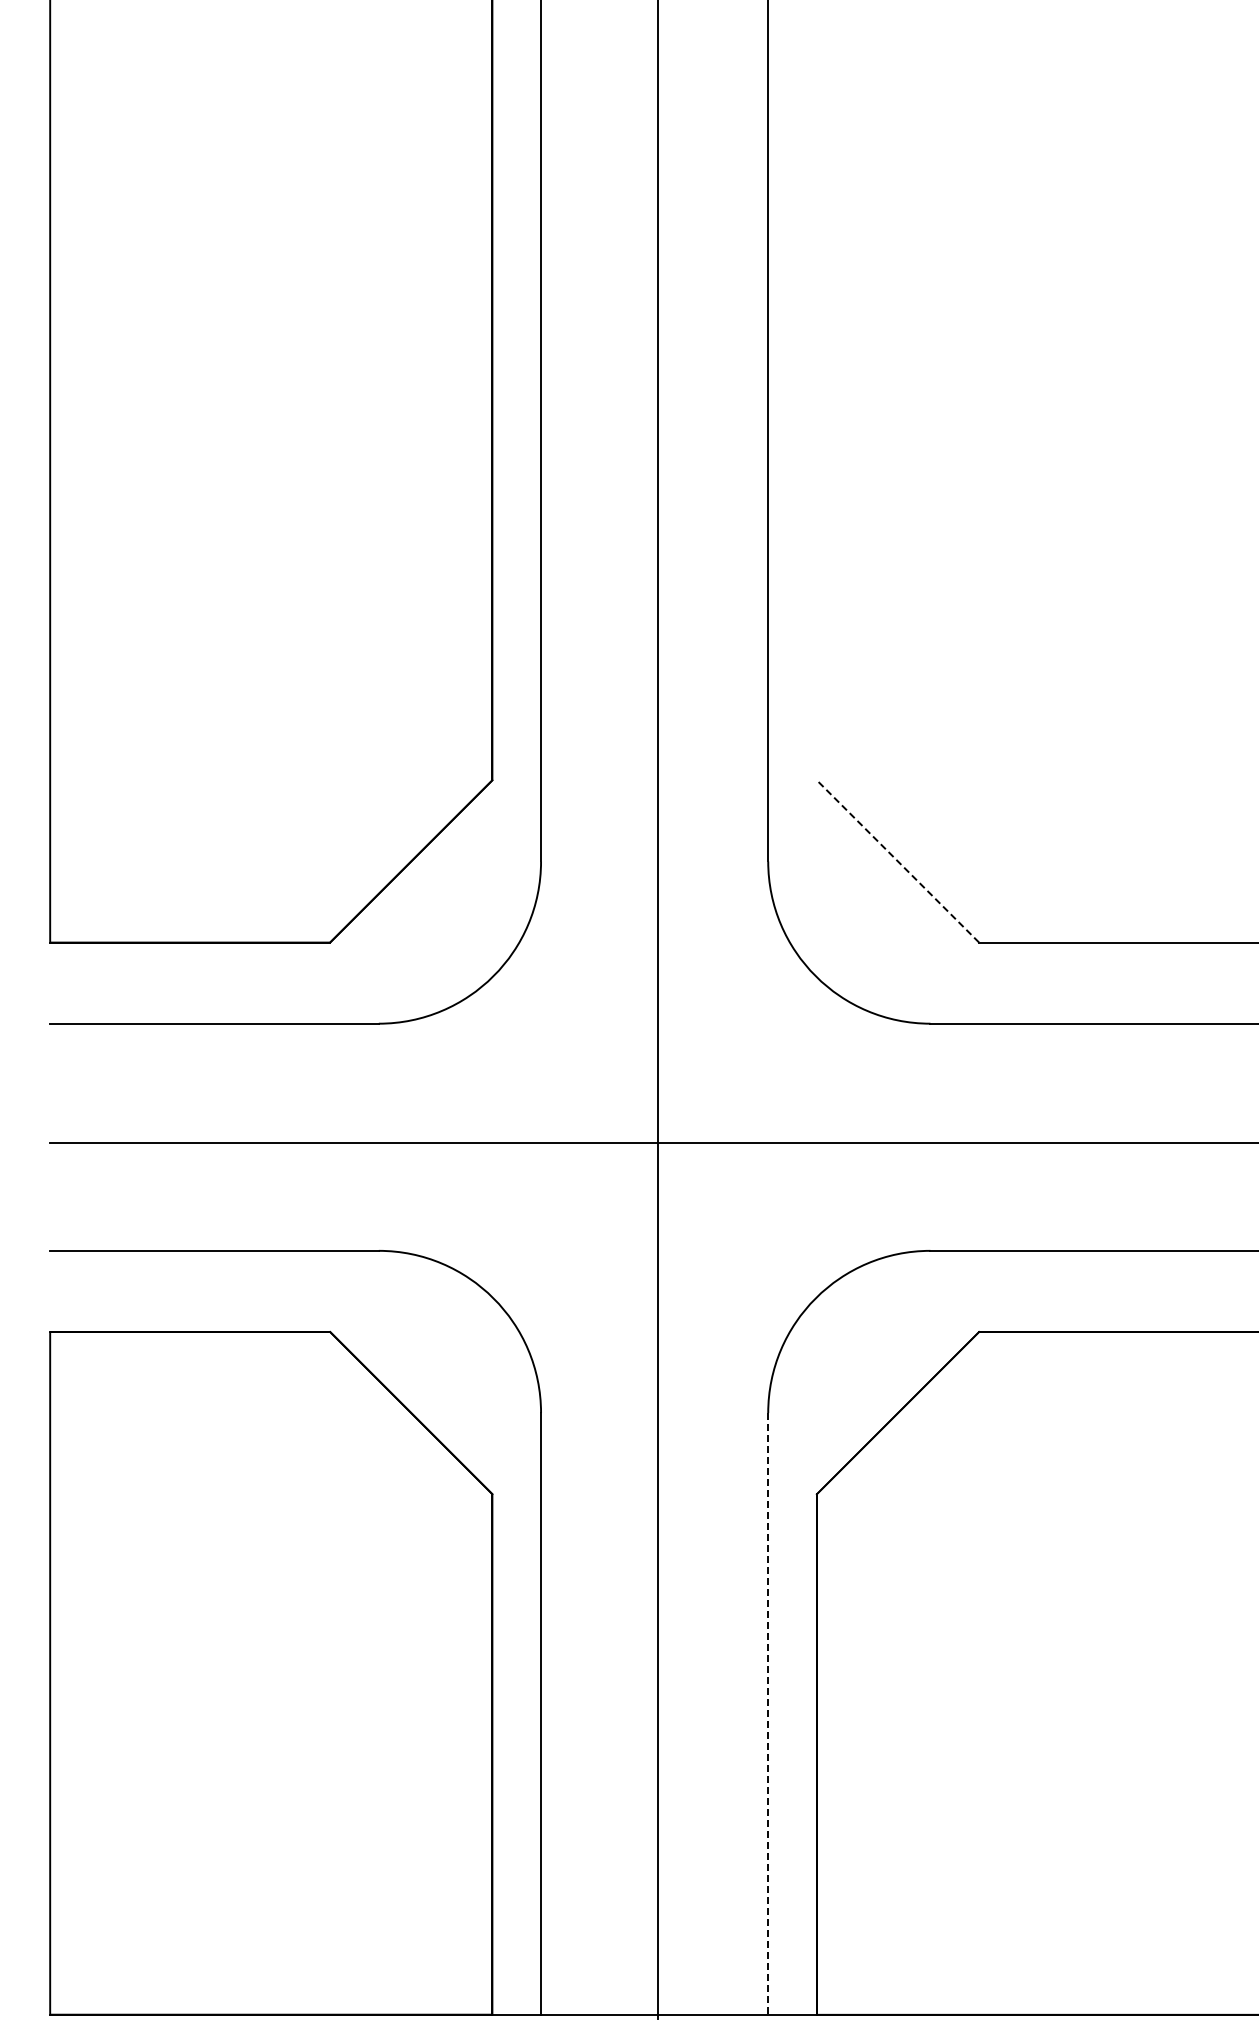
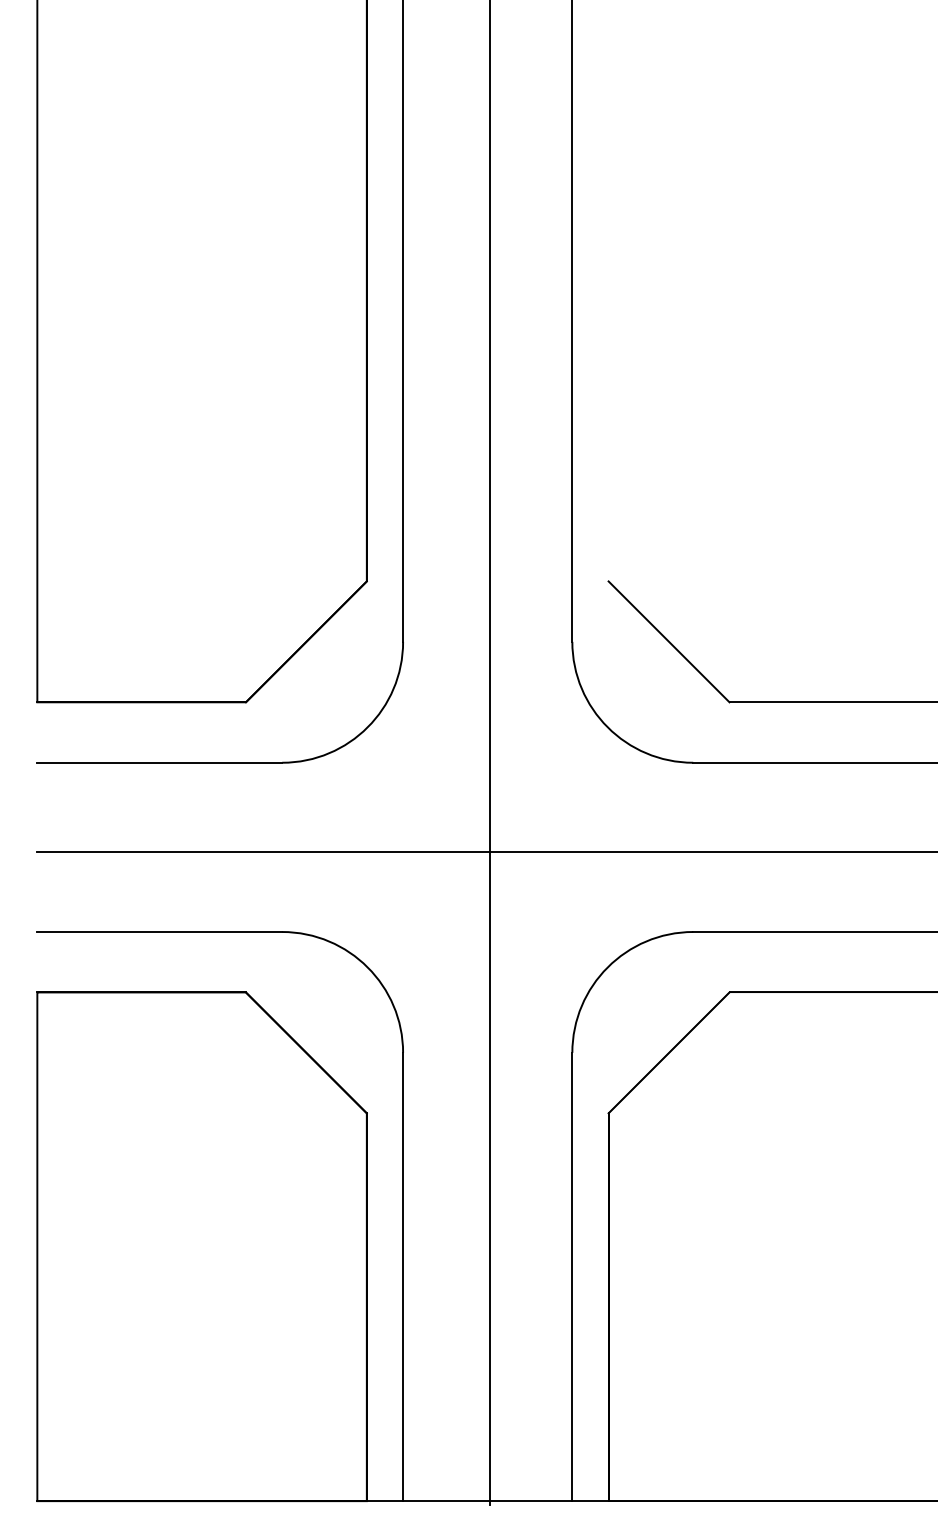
line: (898, 861) -> (669, 641), dashed -> solid
line: (768, 1713) -> (572, 1276), dashed -> solid

